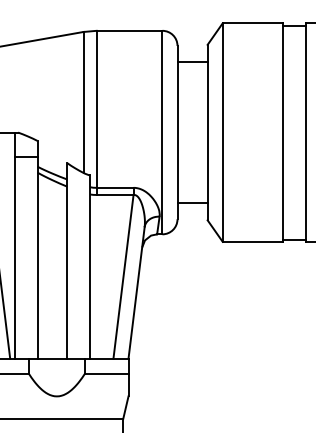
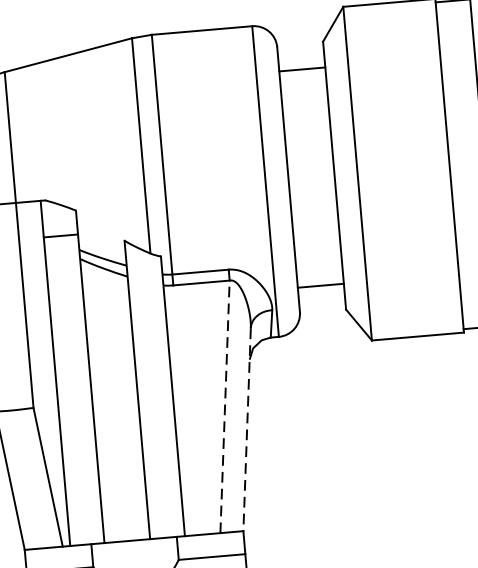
line: (123, 276) -> (224, 406), solid -> dashed
line: (136, 293) -> (247, 430), solid -> dashed

